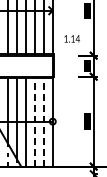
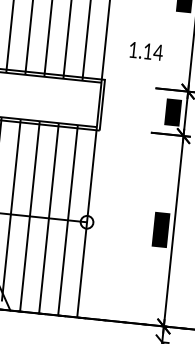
line: (34, 121) -> (48, 217), dashed -> solid
line: (43, 121) -> (67, 219), dashed -> solid

